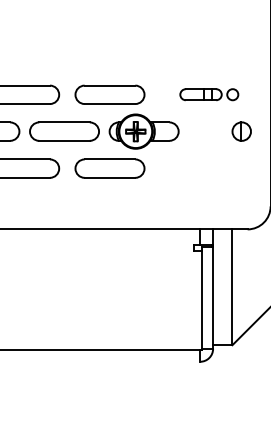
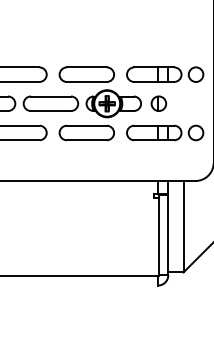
part: (209, 94) -> (165, 74), size x1.67
part: (241, 131) -> (158, 103), moved
part: (209, 168) -> (165, 132), added

